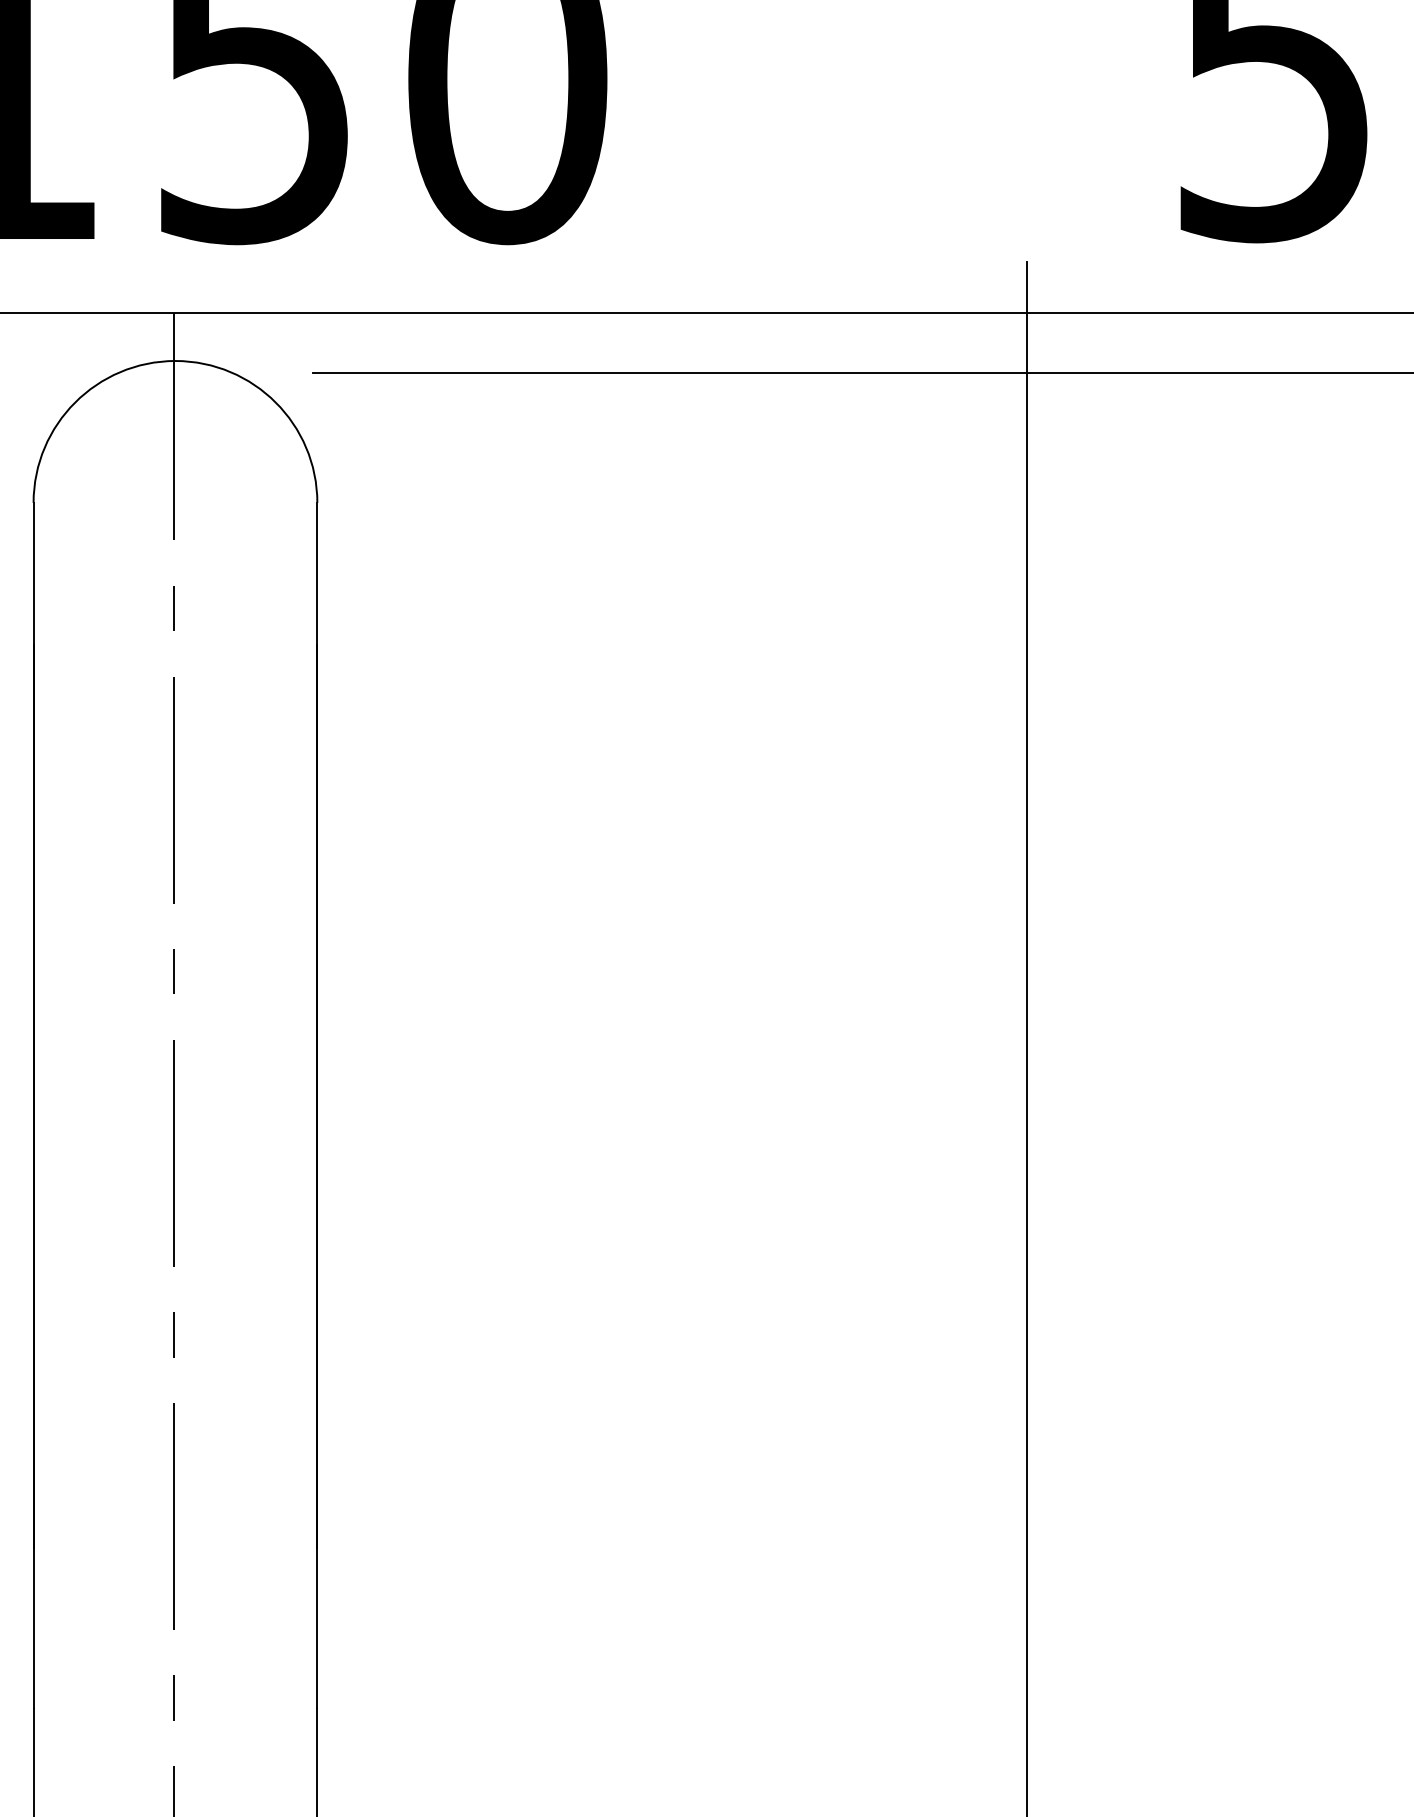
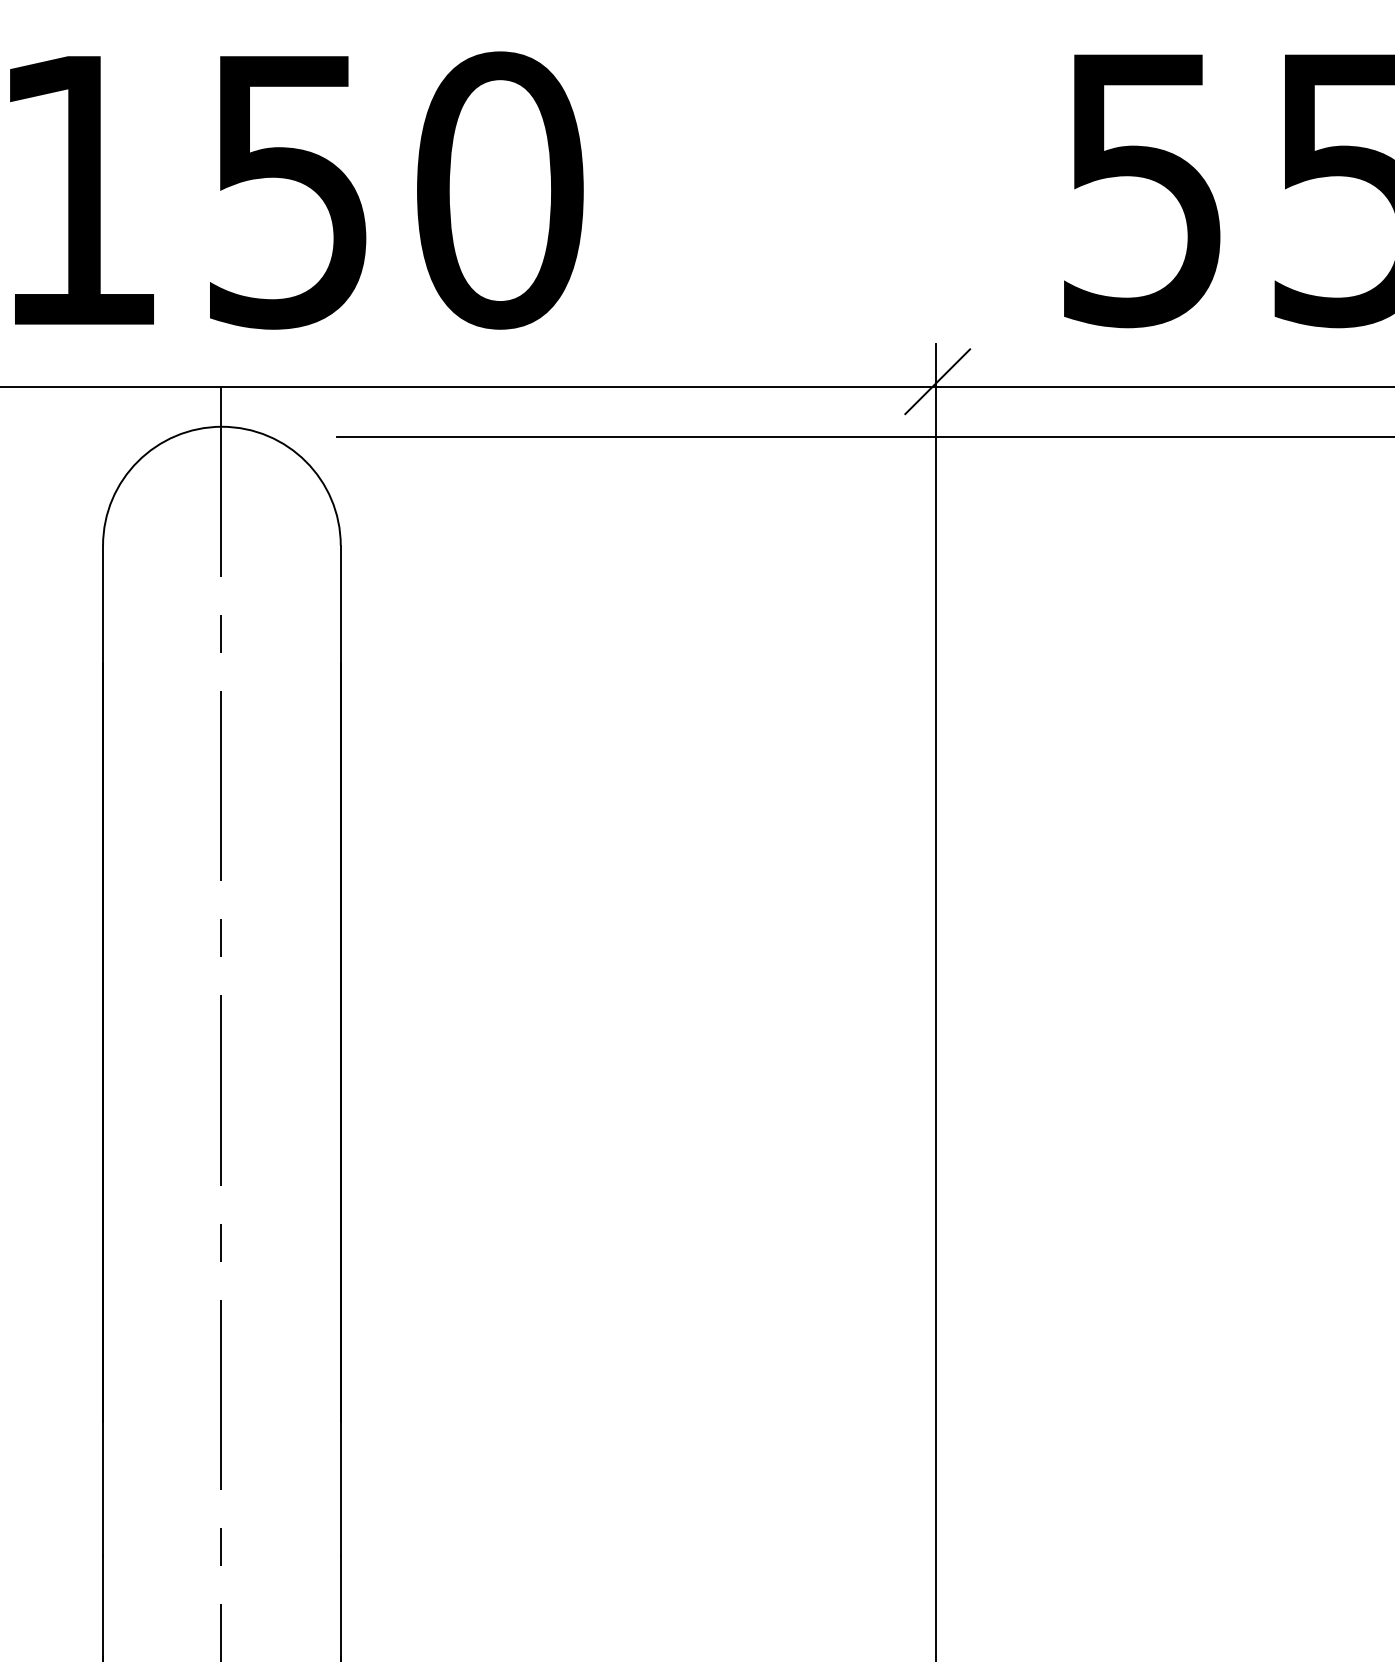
line: (1029, 306) -> (937, 381), added

